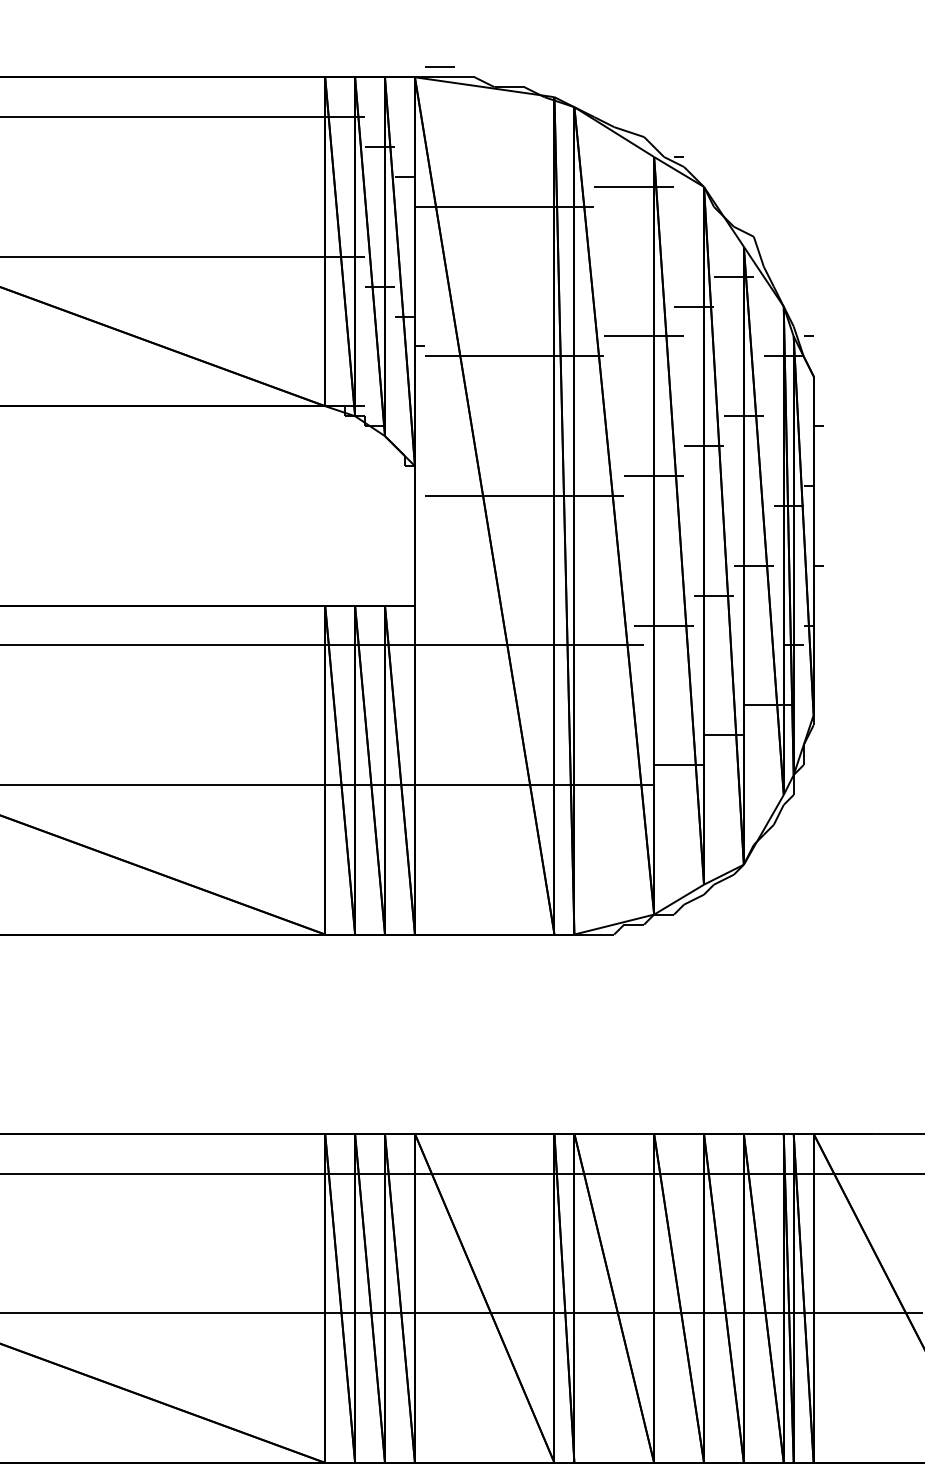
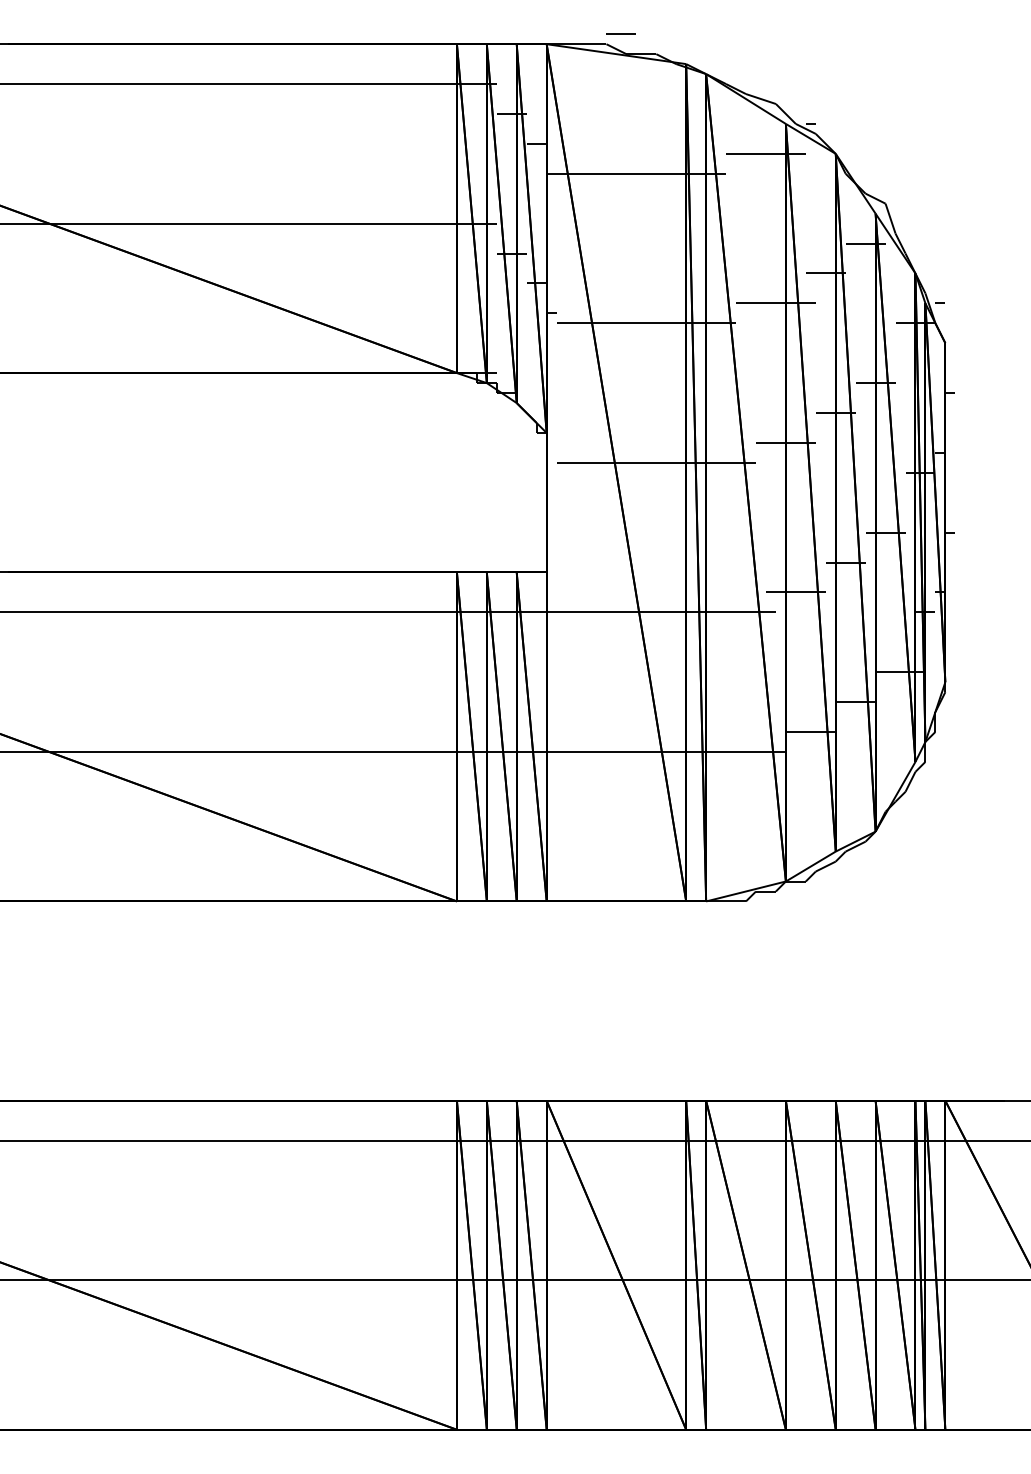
line: (439, 66) -> (620, 33), moved

